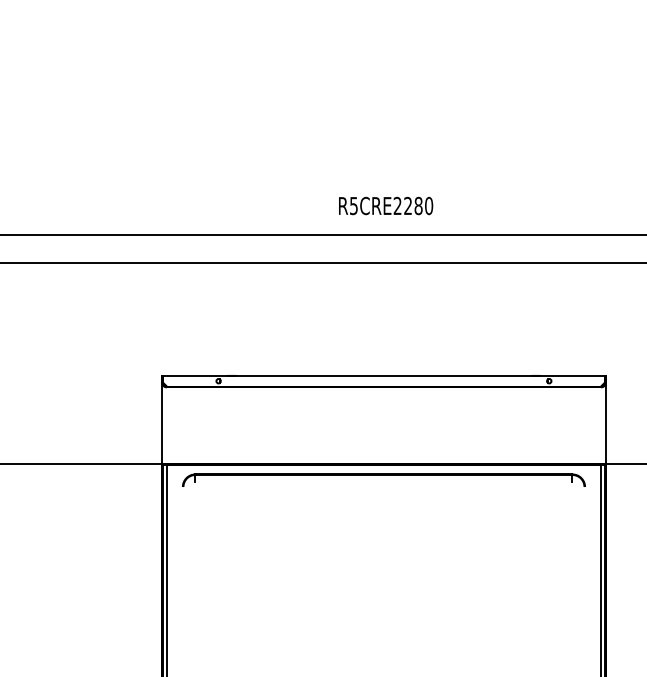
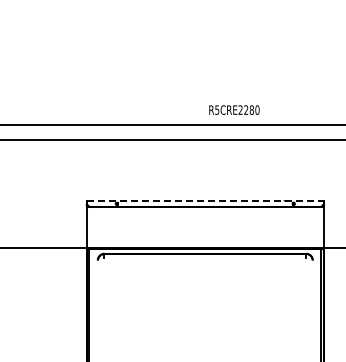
text: (386, 204) -> (234, 109), moved
line: (384, 376) -> (205, 201), solid -> dashed

